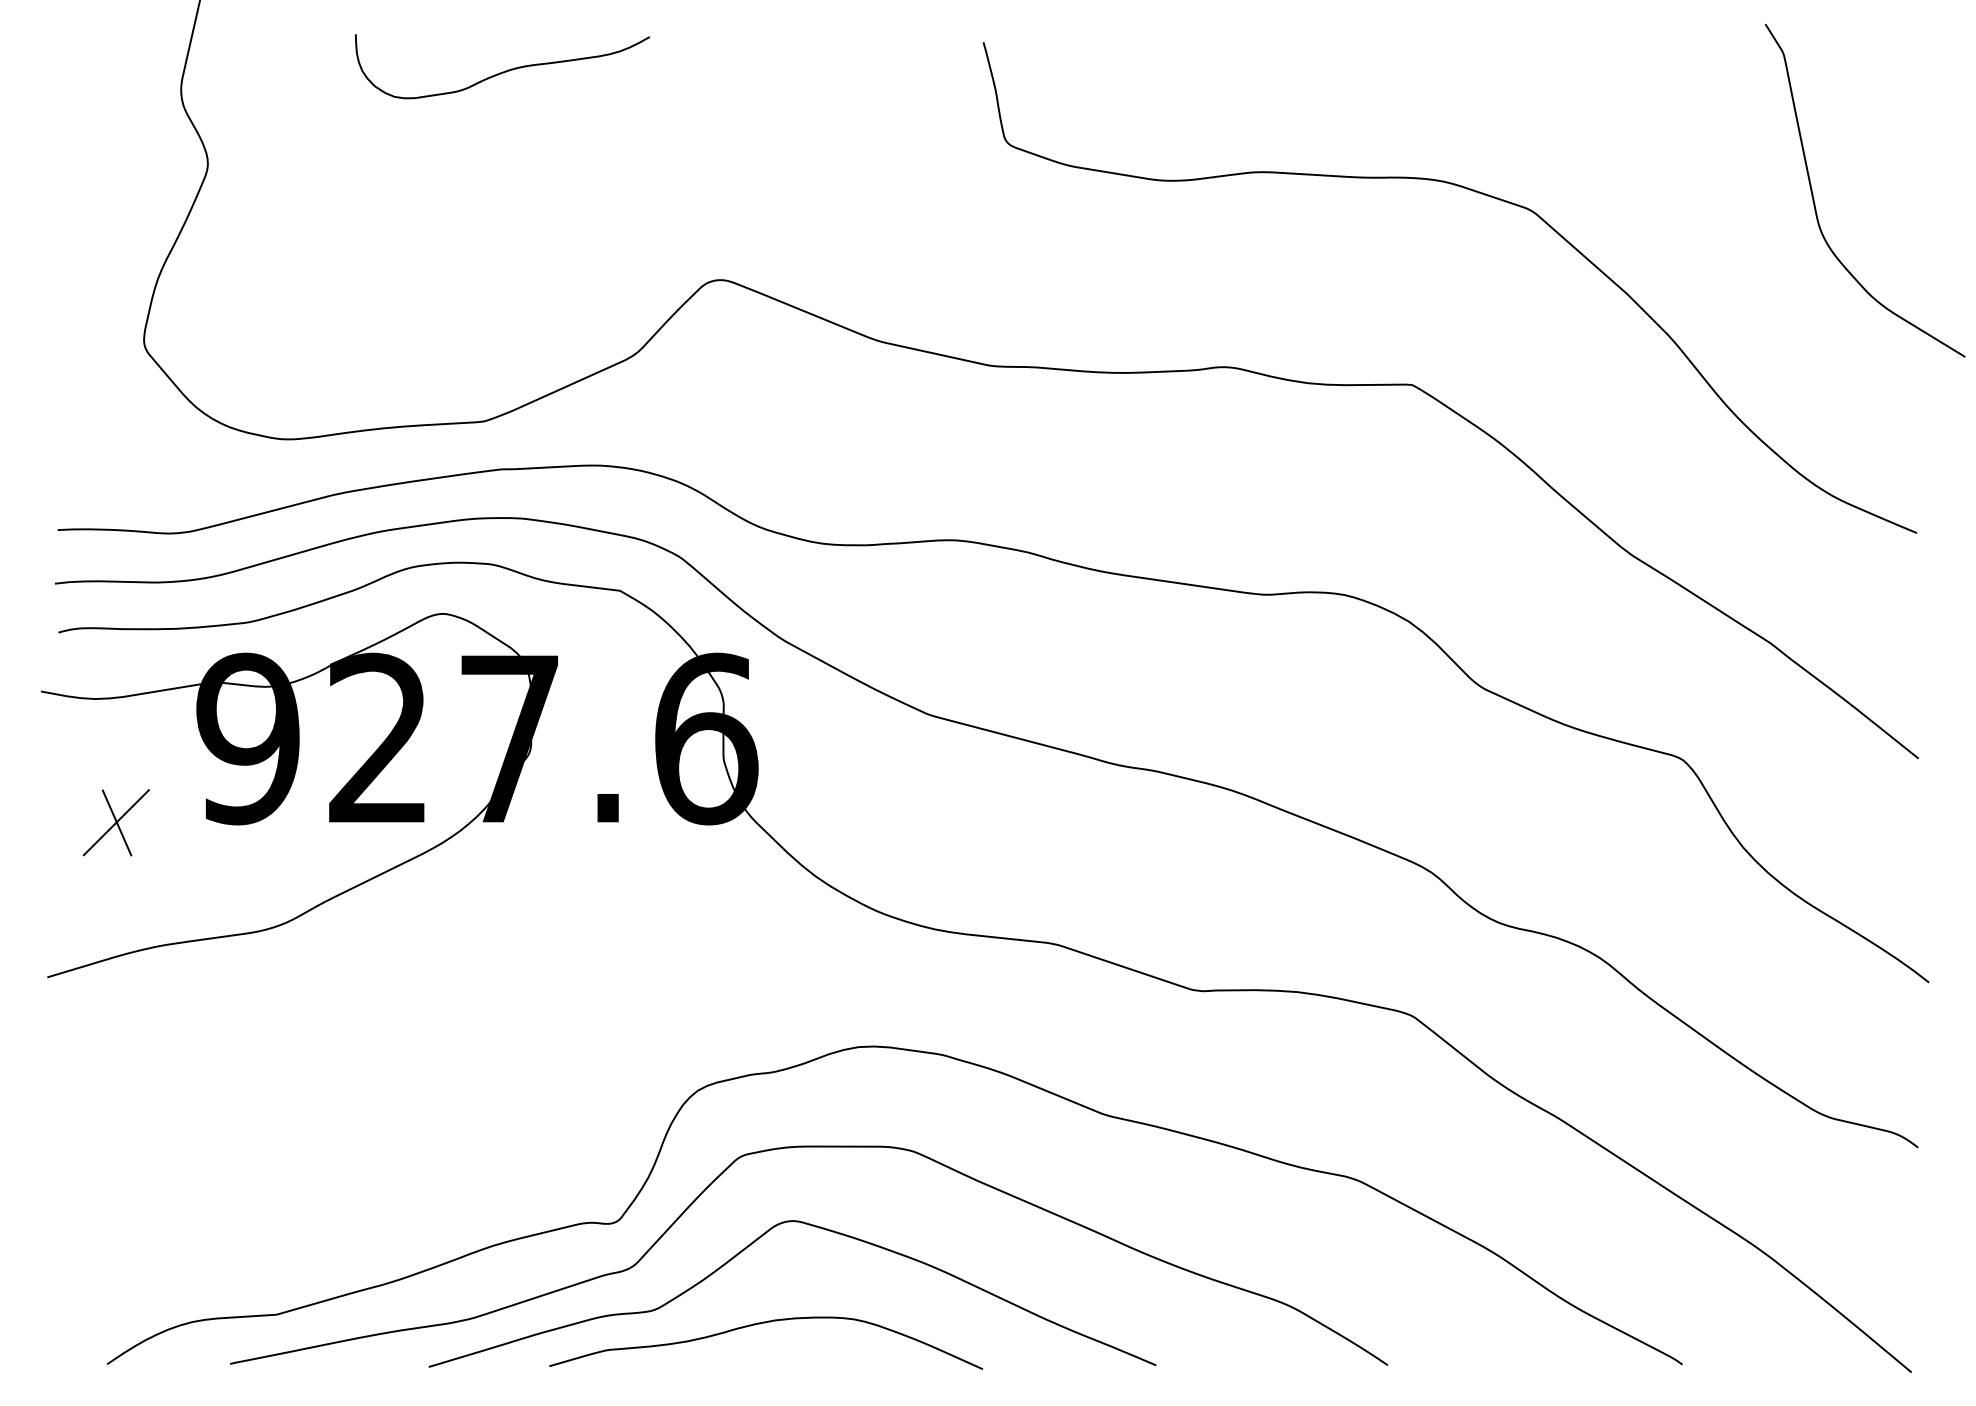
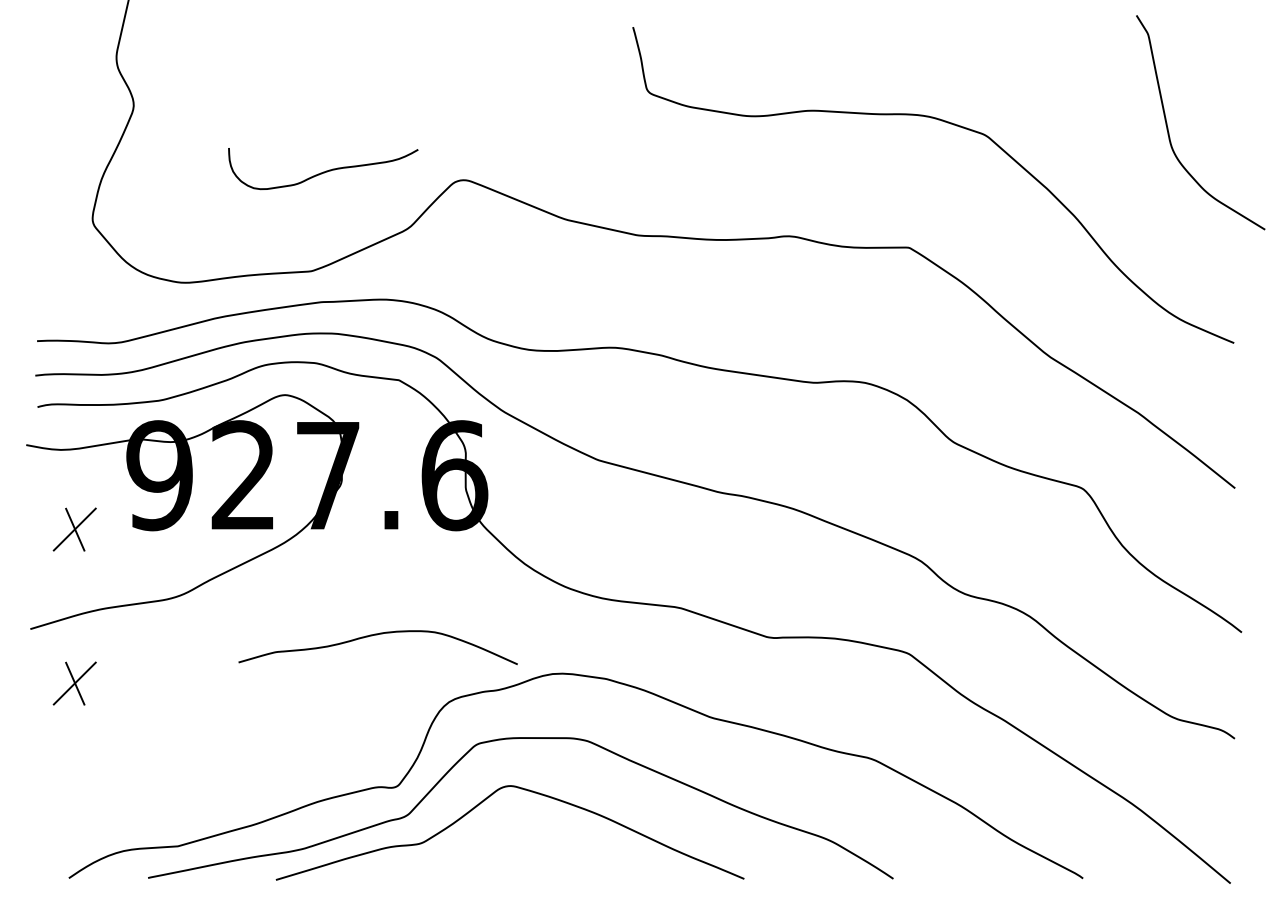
curve: (502, 70) -> (323, 171), moved
part: (115, 1061) -> (74, 683), added
curve: (765, 1324) -> (377, 635), moved

